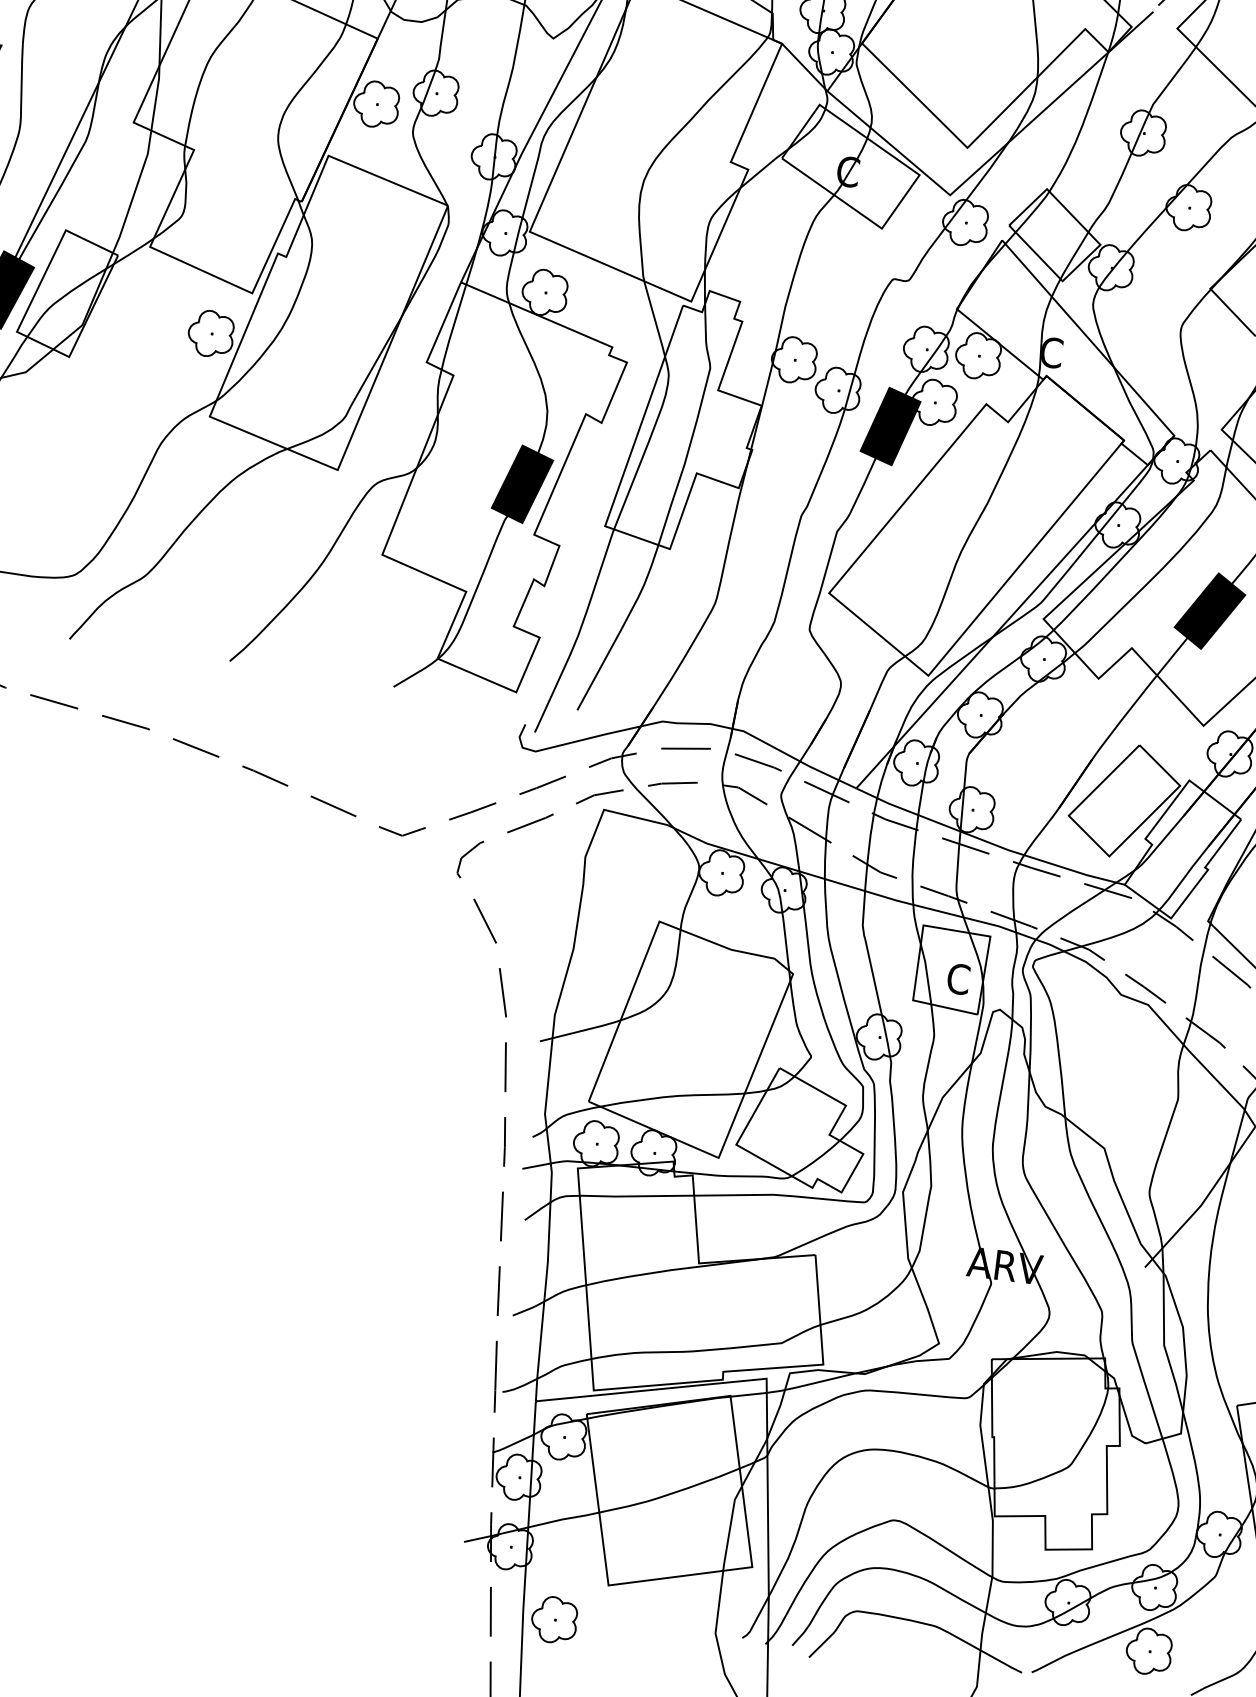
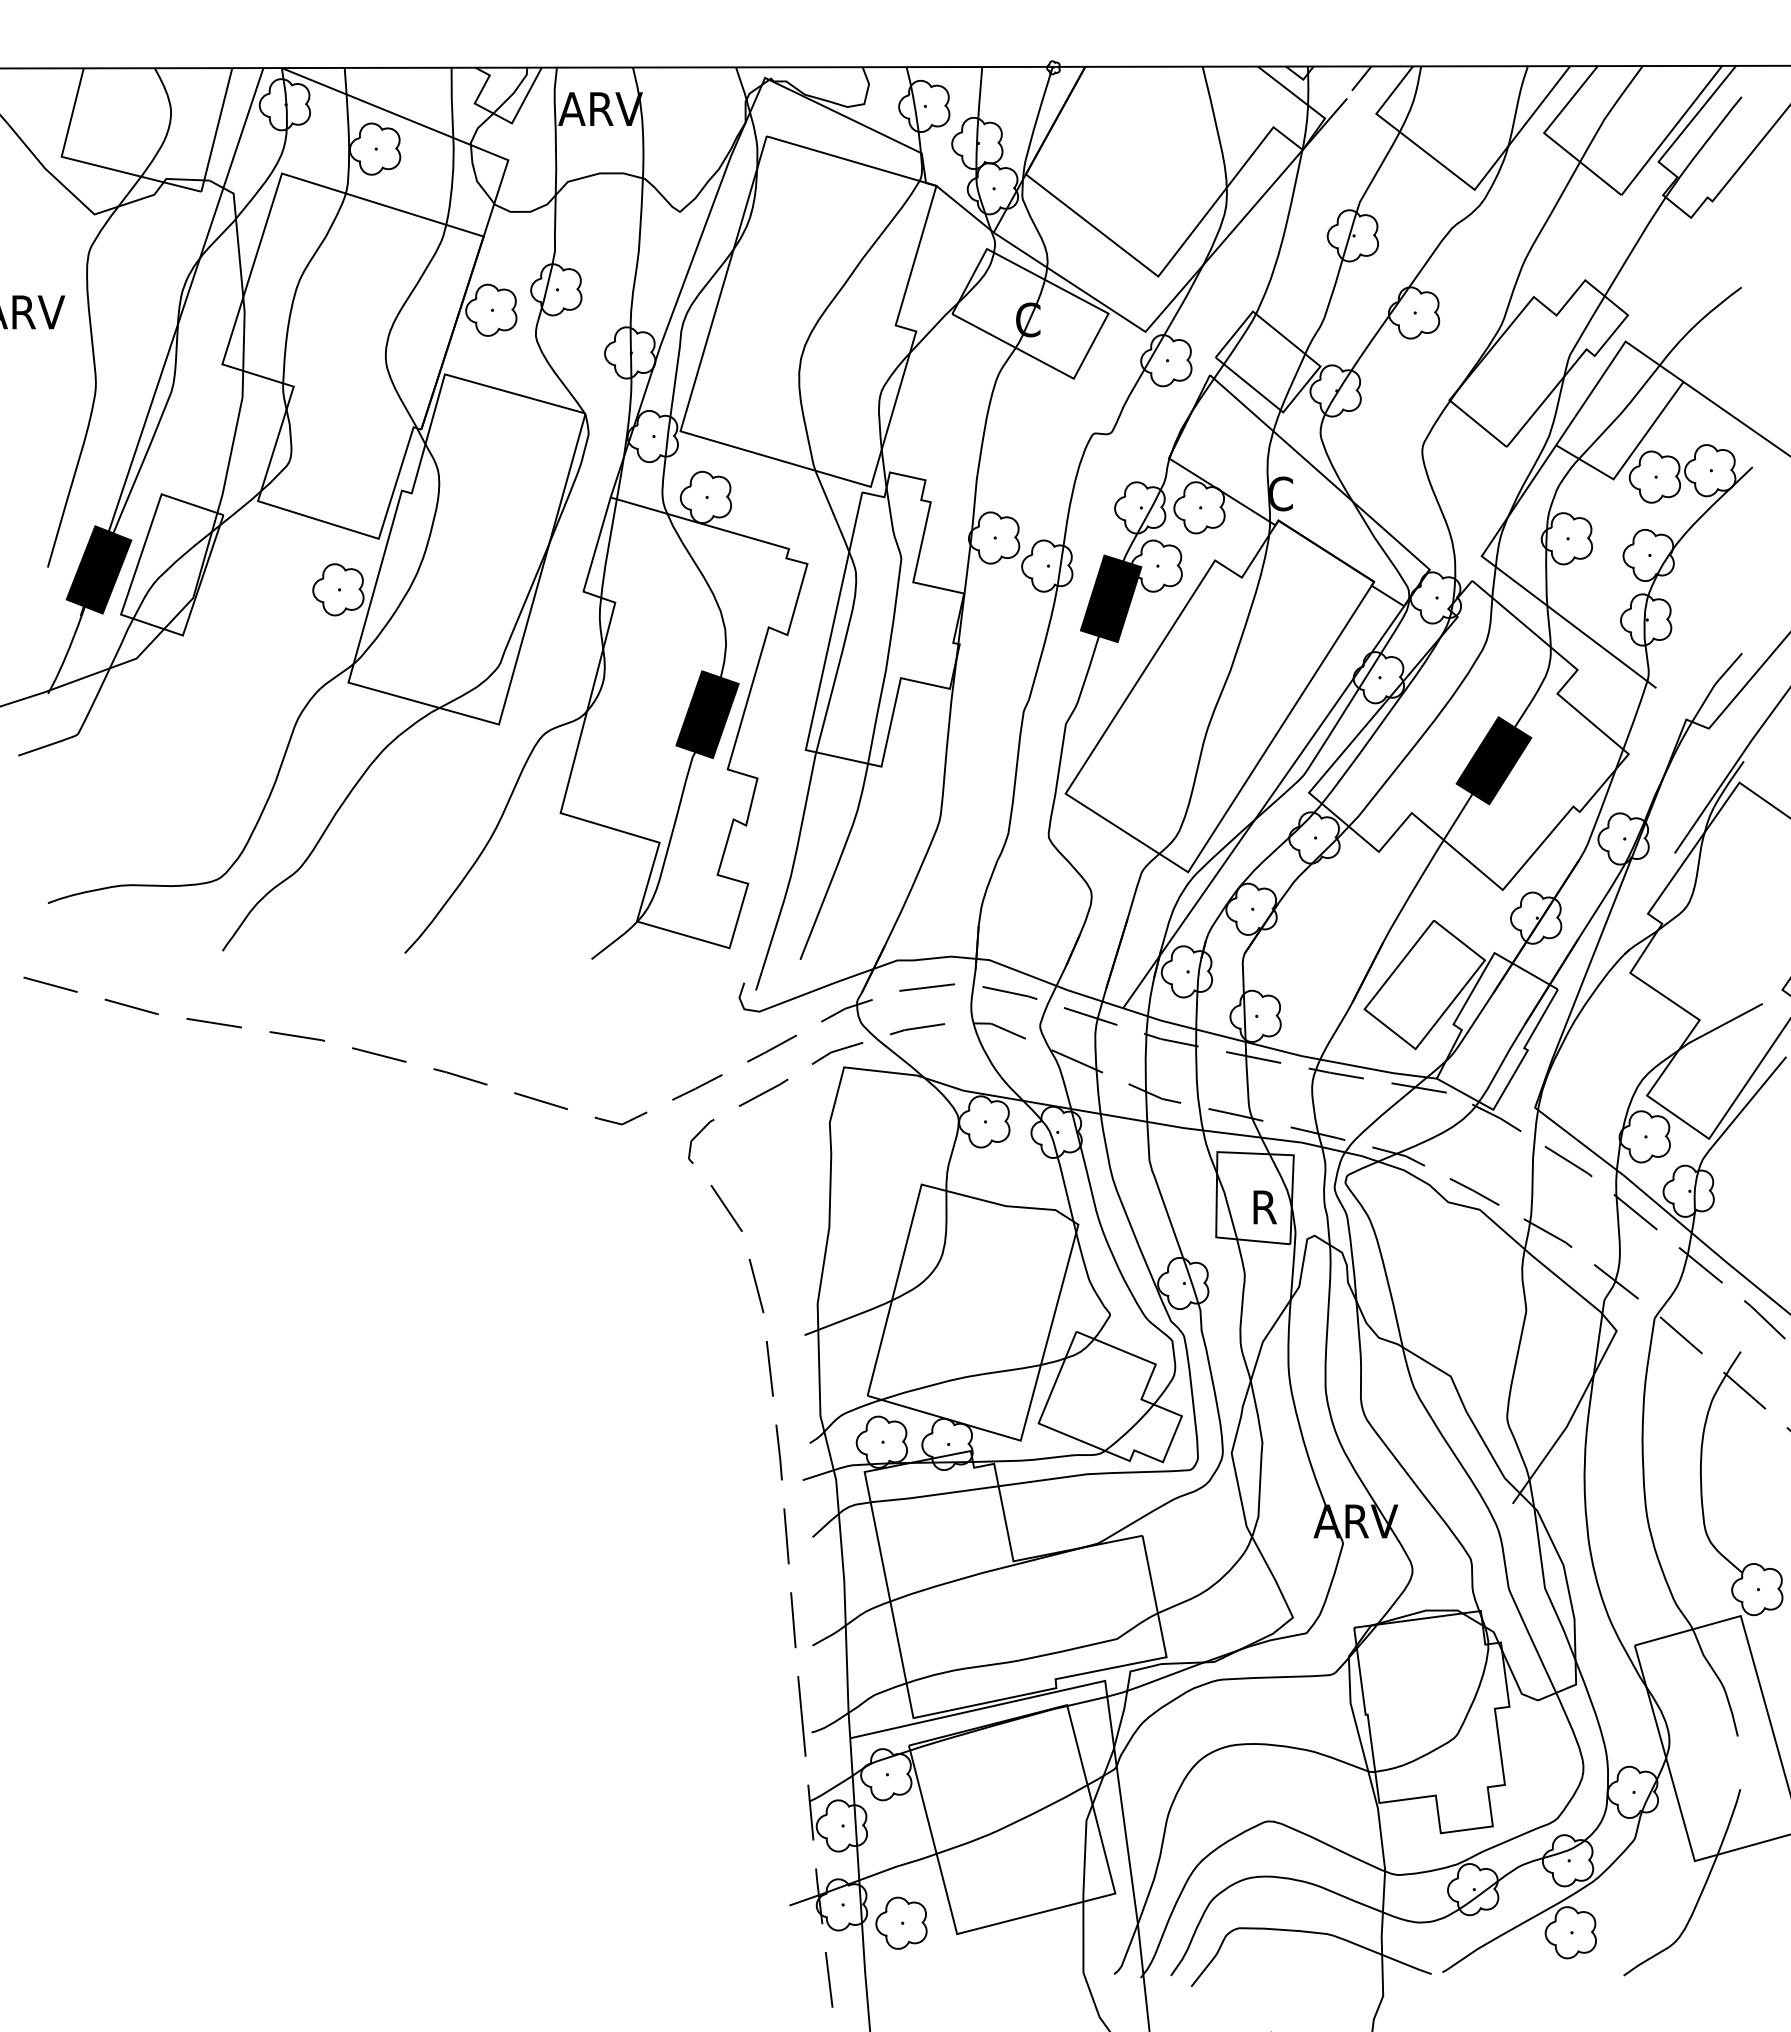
text: (958, 979) -> (1264, 1207), C -> R
part: (554, 1619) -> (901, 1922), moved

